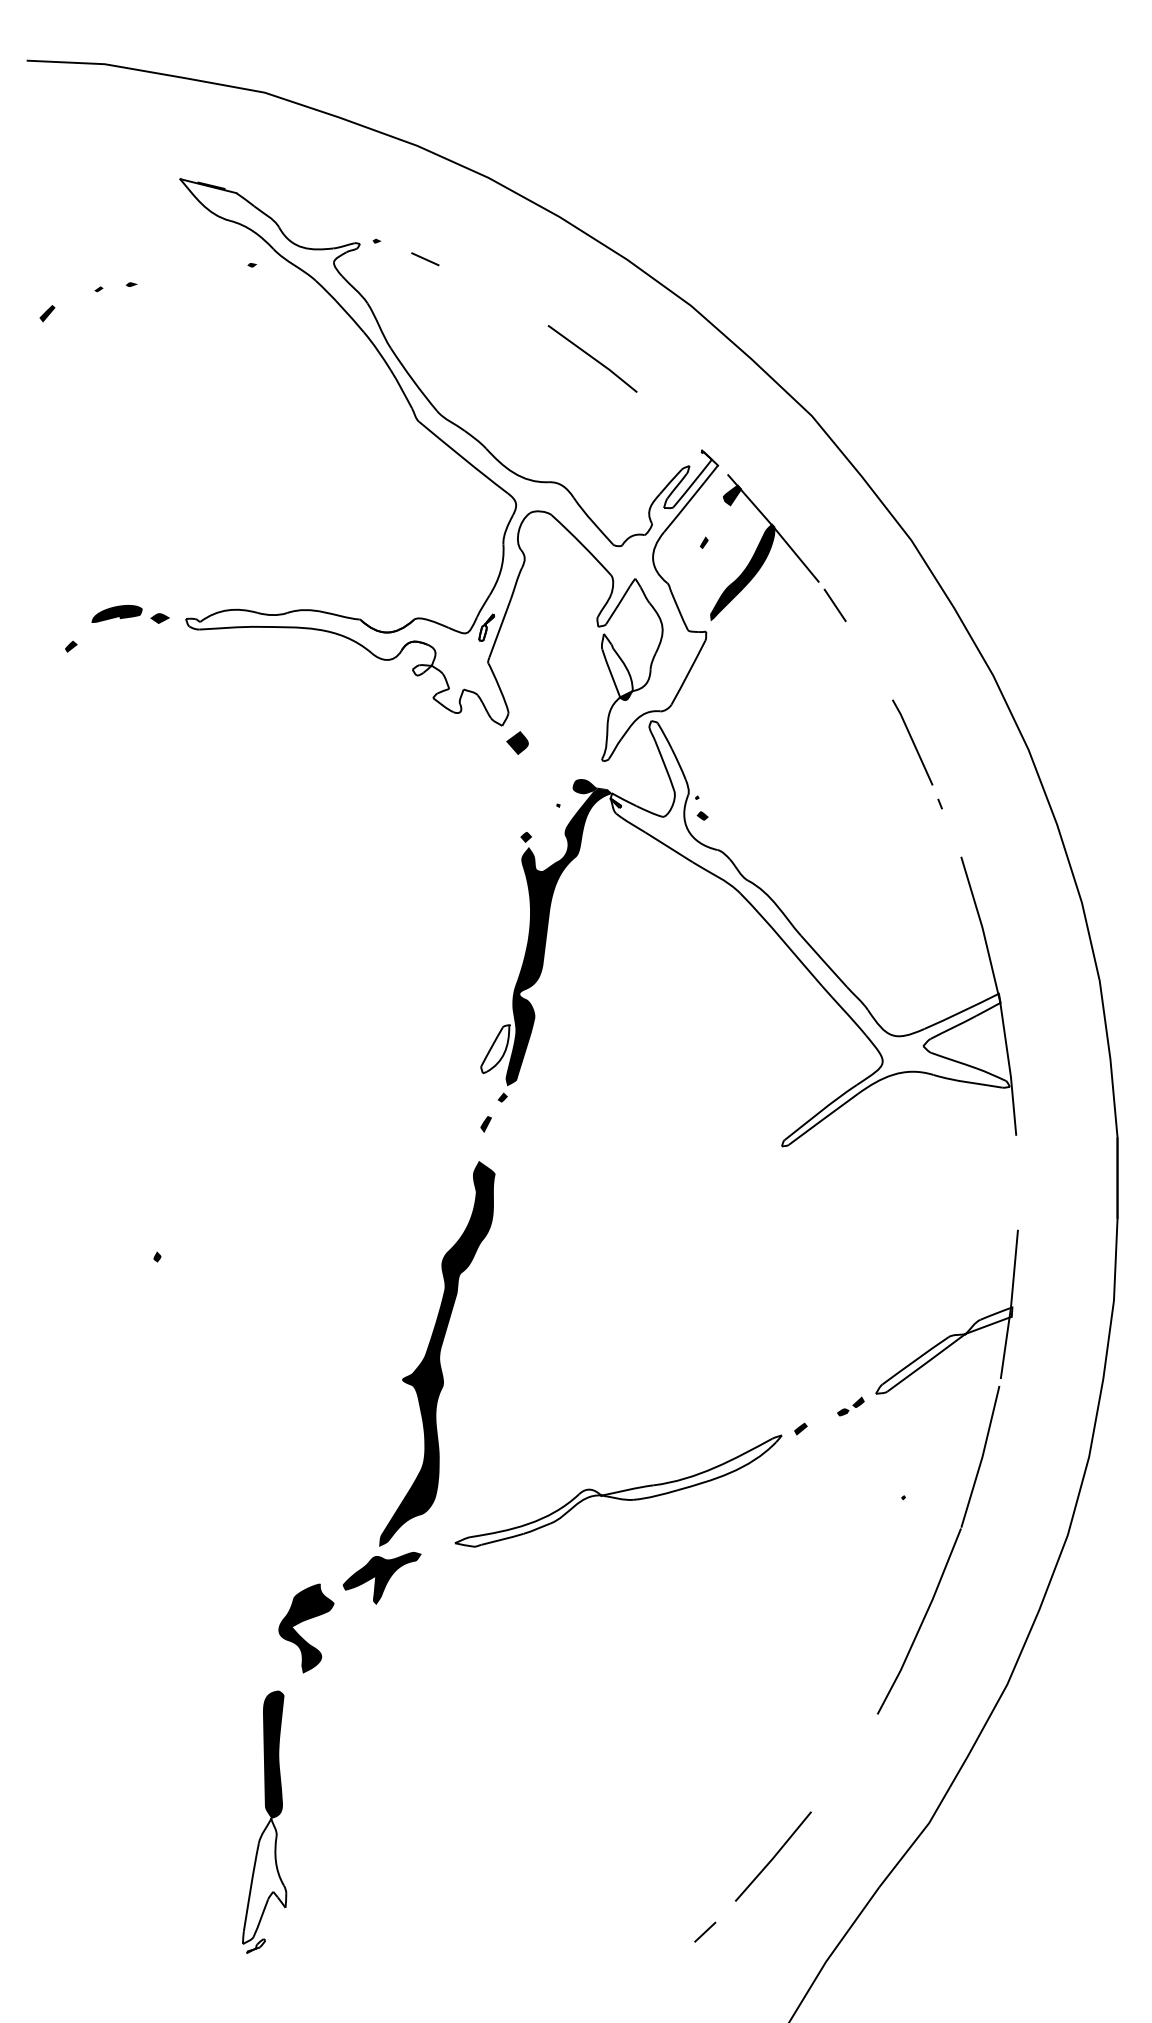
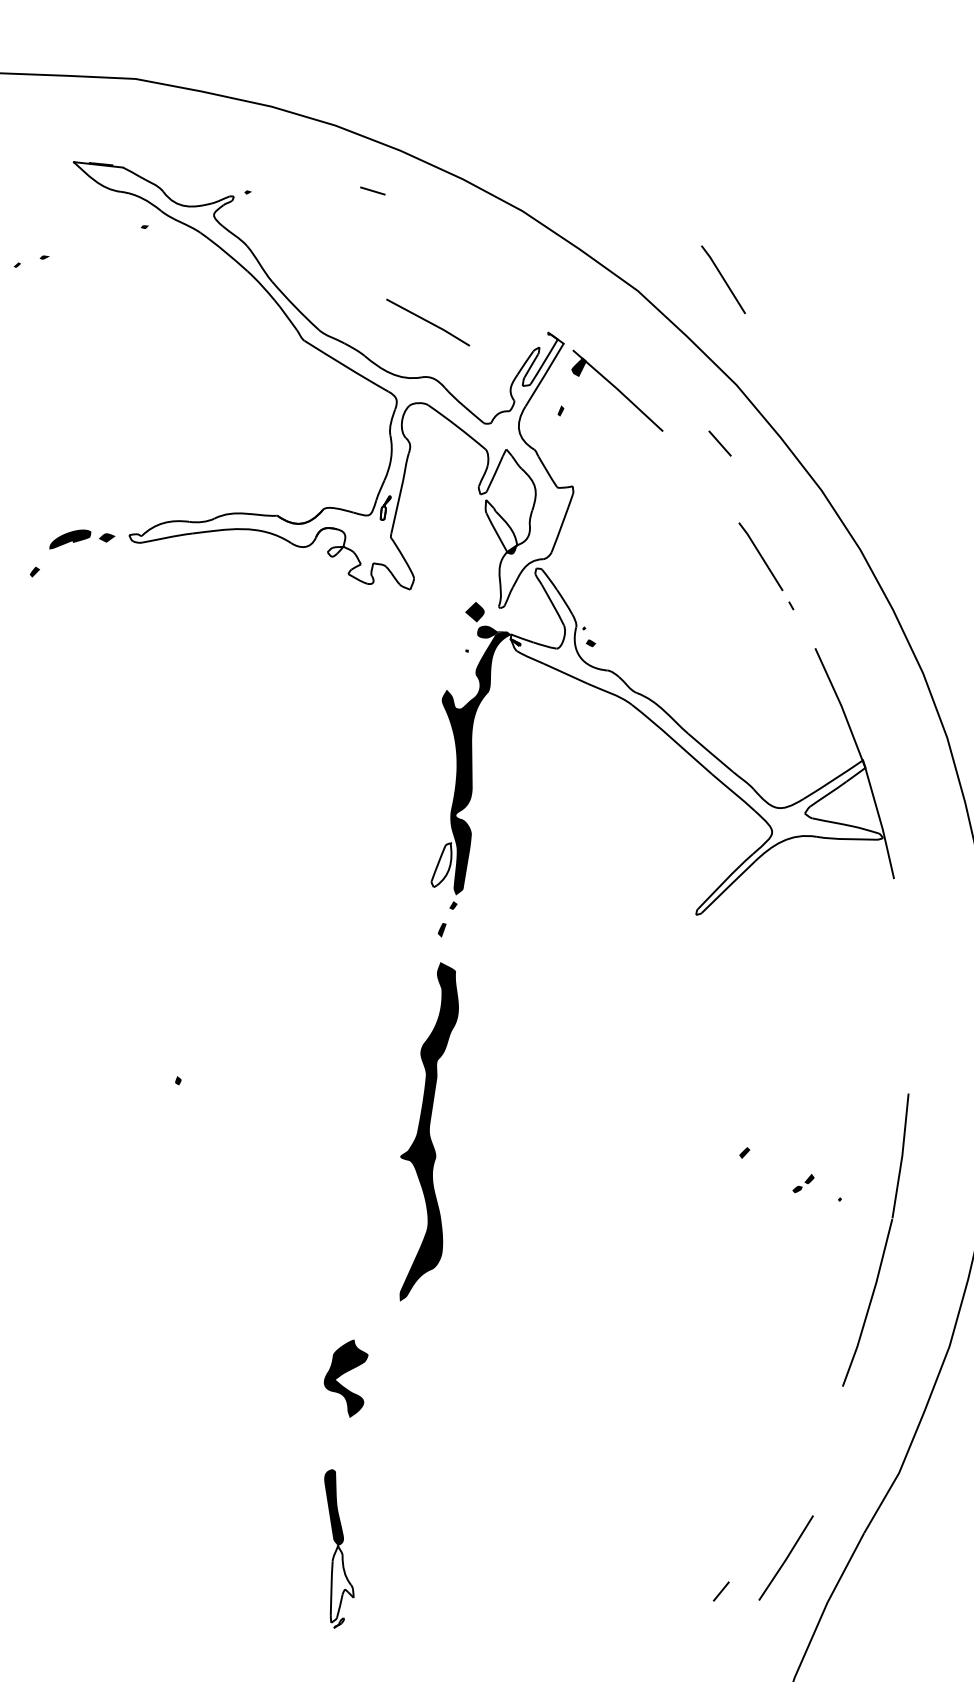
line: (425, 259) -> (373, 191), moved
line: (592, 358) -> (427, 322), moved
line: (912, 416) -> (723, 279), added
fill: (742, 572) -> (596, 431), removed
line: (834, 605) -> (719, 443), moved
part: (517, 742) -> (474, 611), moved
fill: (526, 837) -> (443, 681), removed
part: (952, 1334) -> (862, 1055), removed
part: (850, 1406) -> (803, 1183), moved
part: (618, 1490) -> (596, 1226), removed
part: (381, 1578) -> (405, 1328), removed
part: (264, 1821) -> (334, 1548), size x0.7
line: (773, 1856) -> (786, 1557), moved

